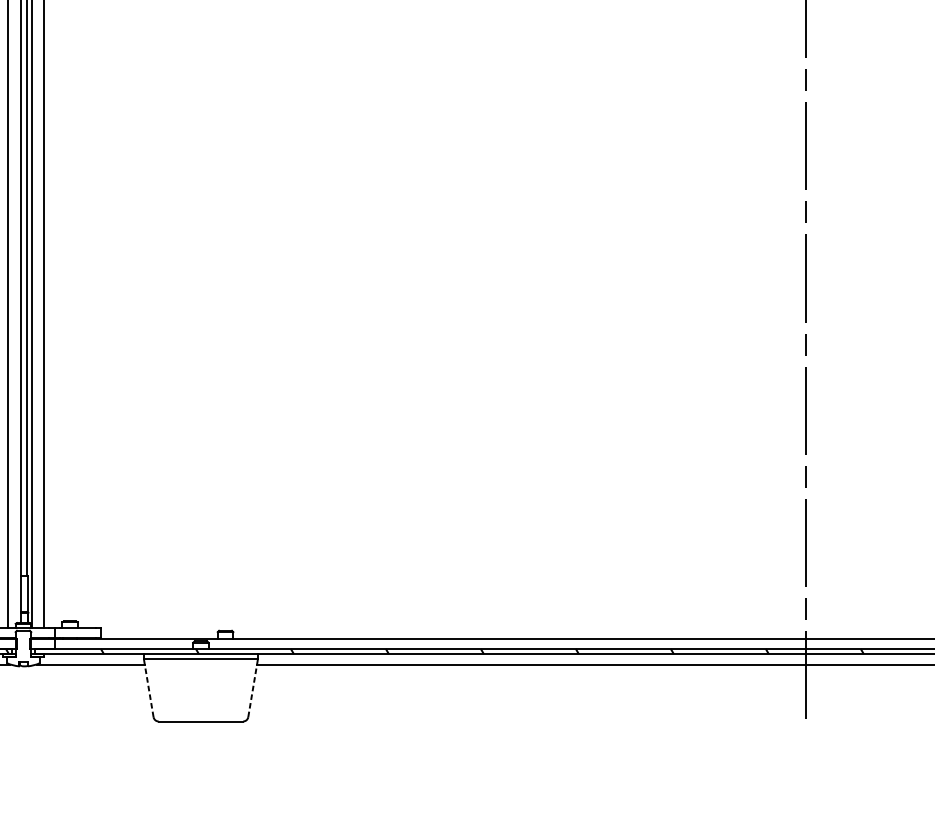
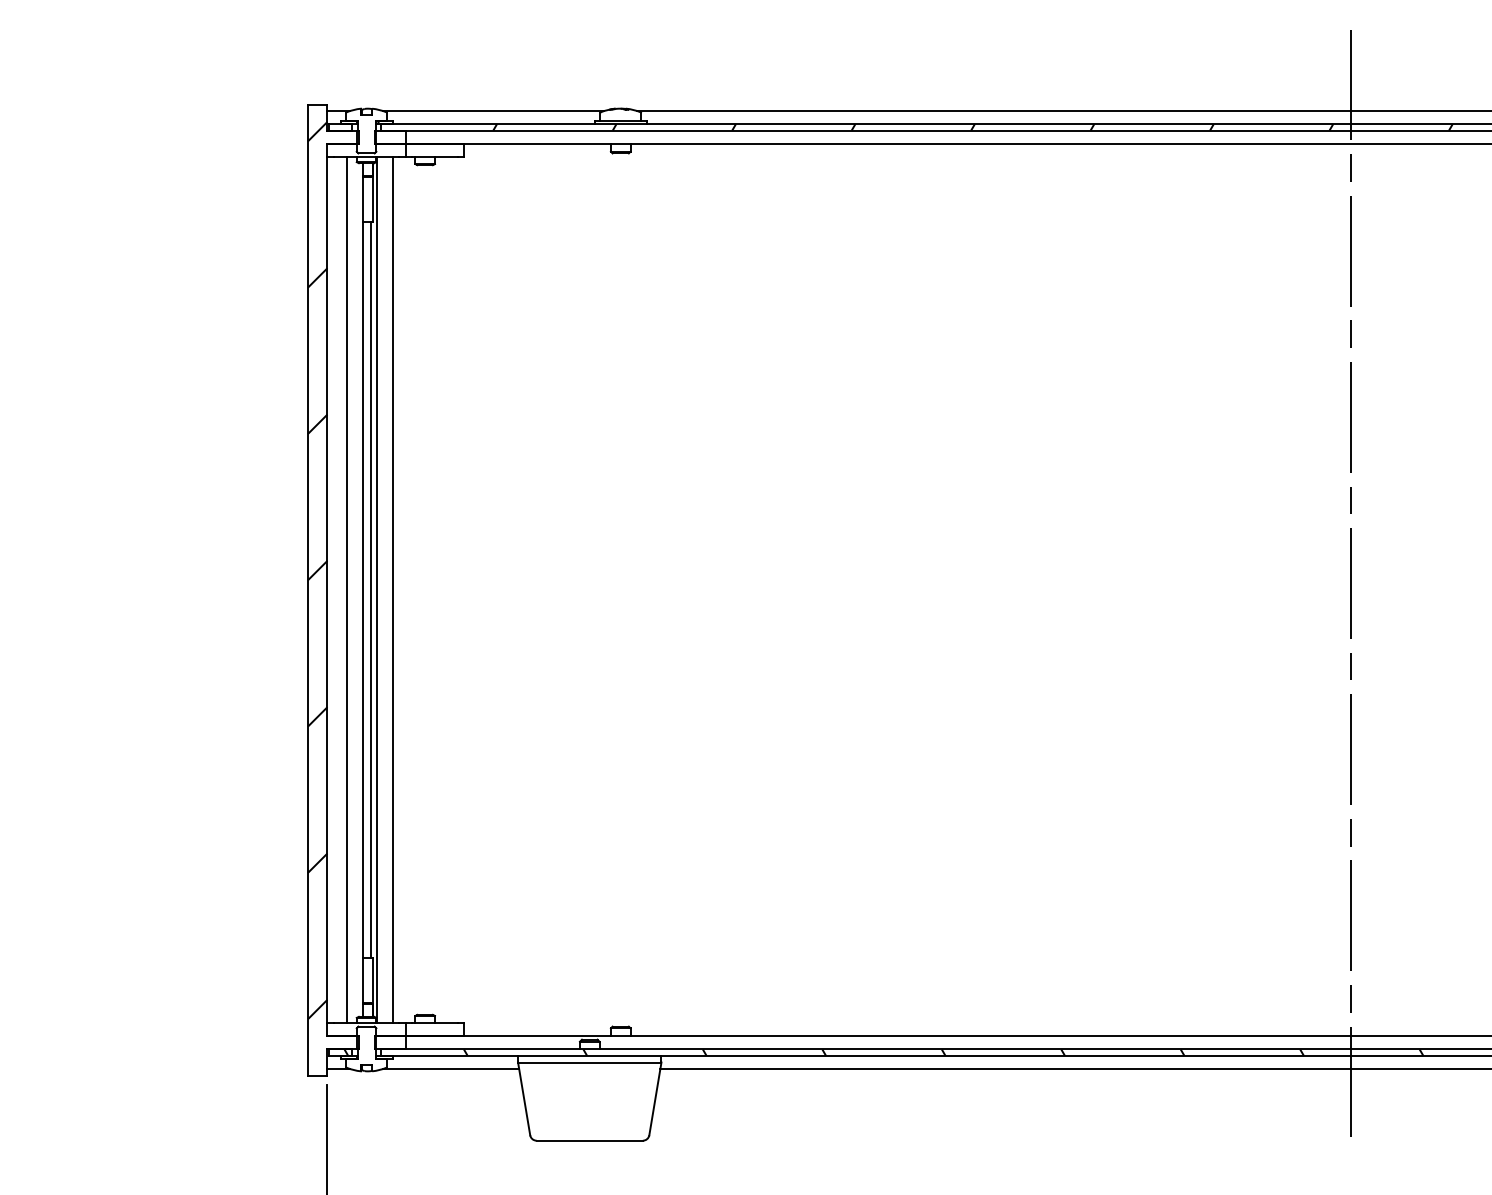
line: (149, 687) -> (524, 1098), dashed -> solid
line: (253, 687) -> (655, 1098), dashed -> solid

